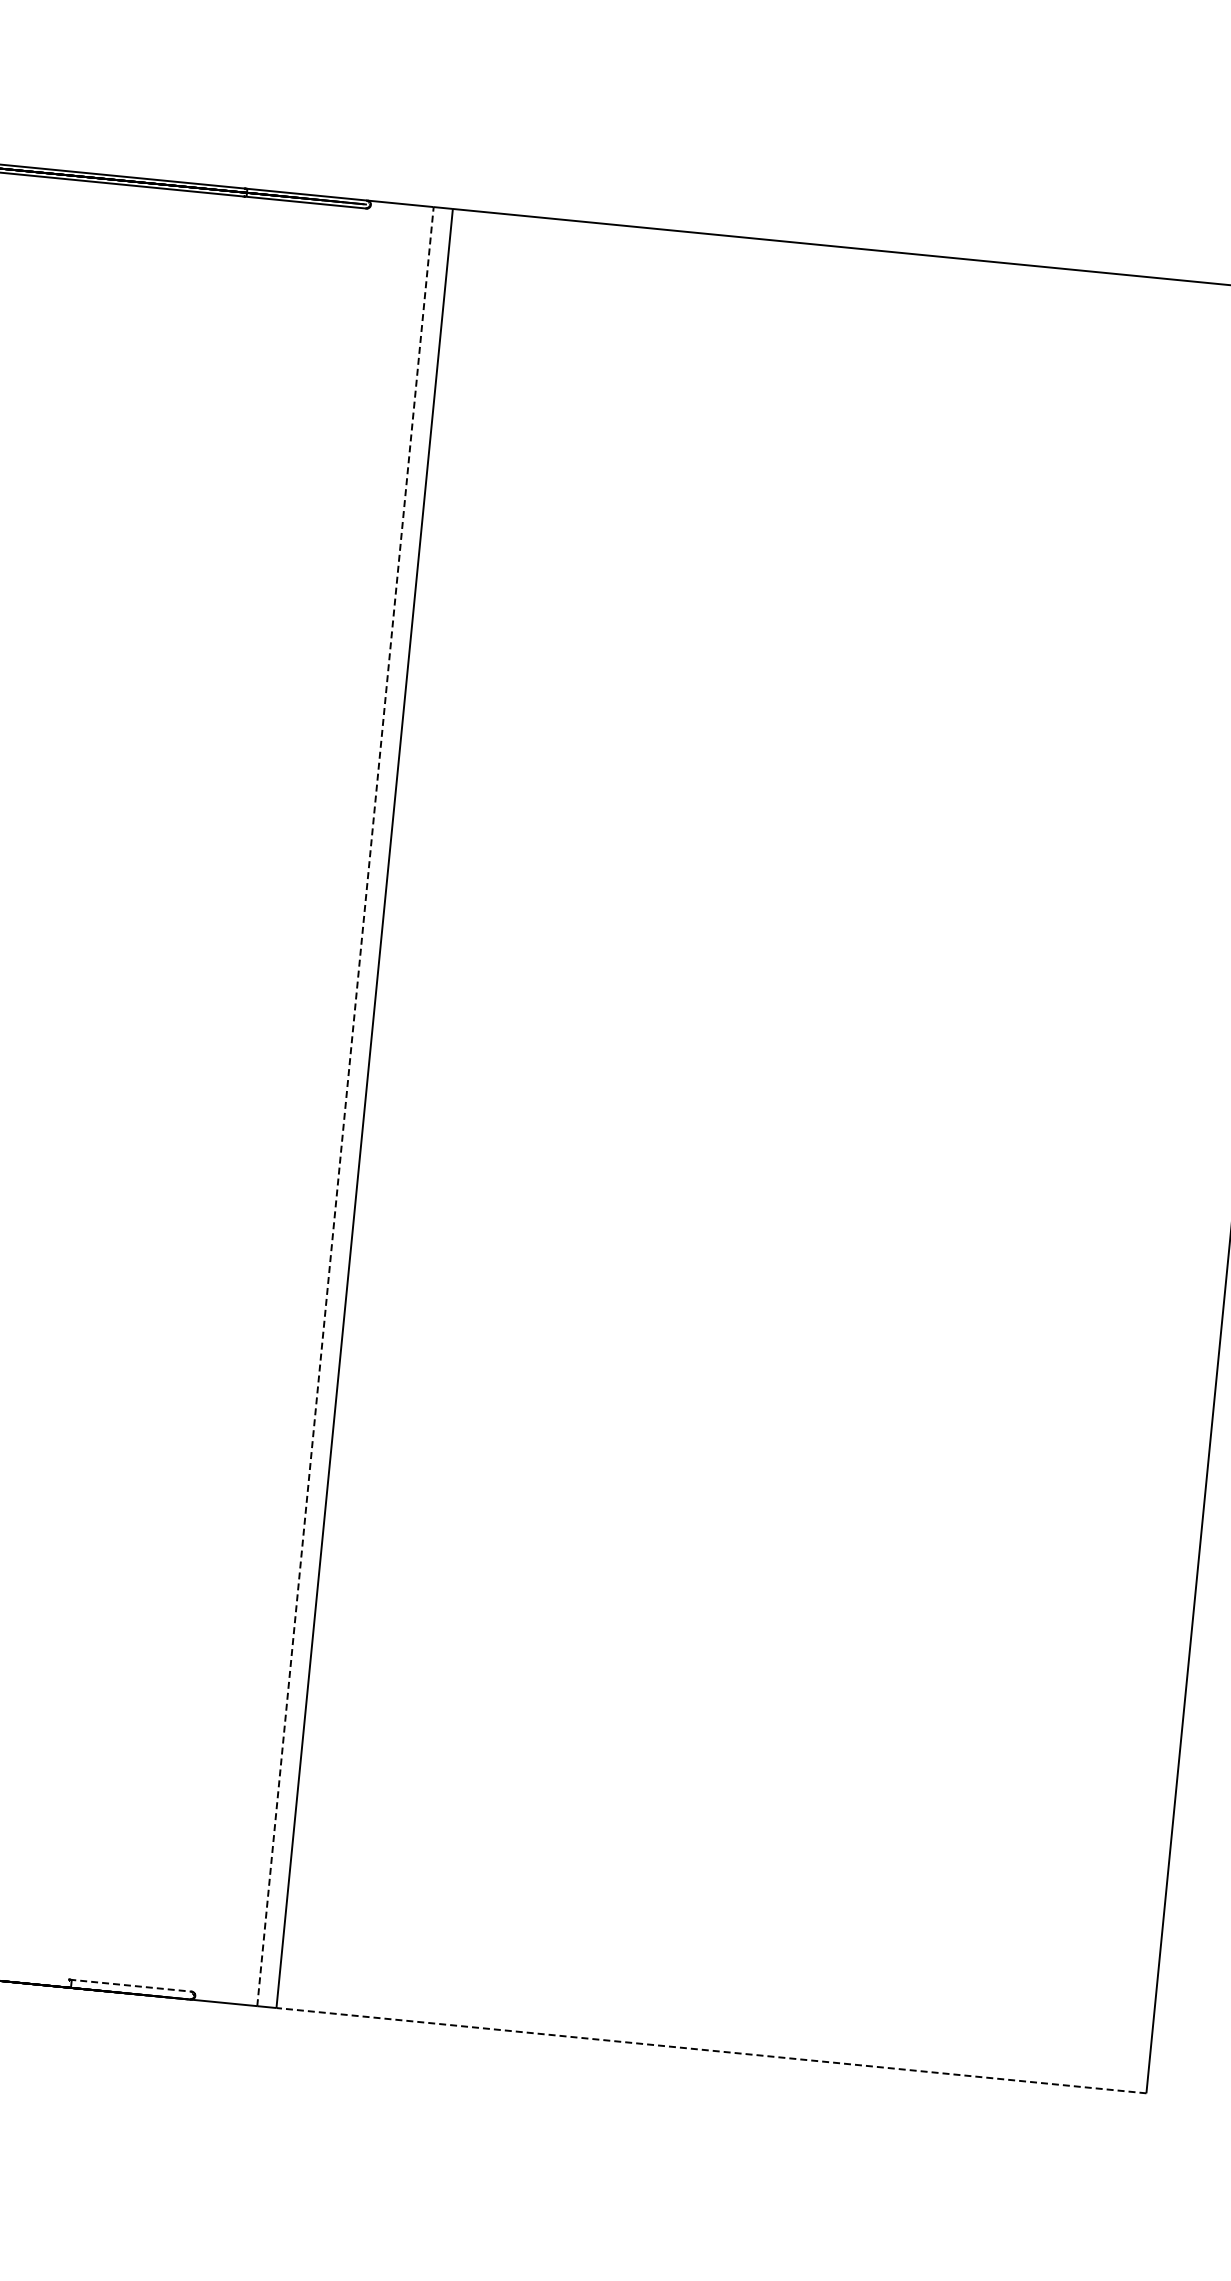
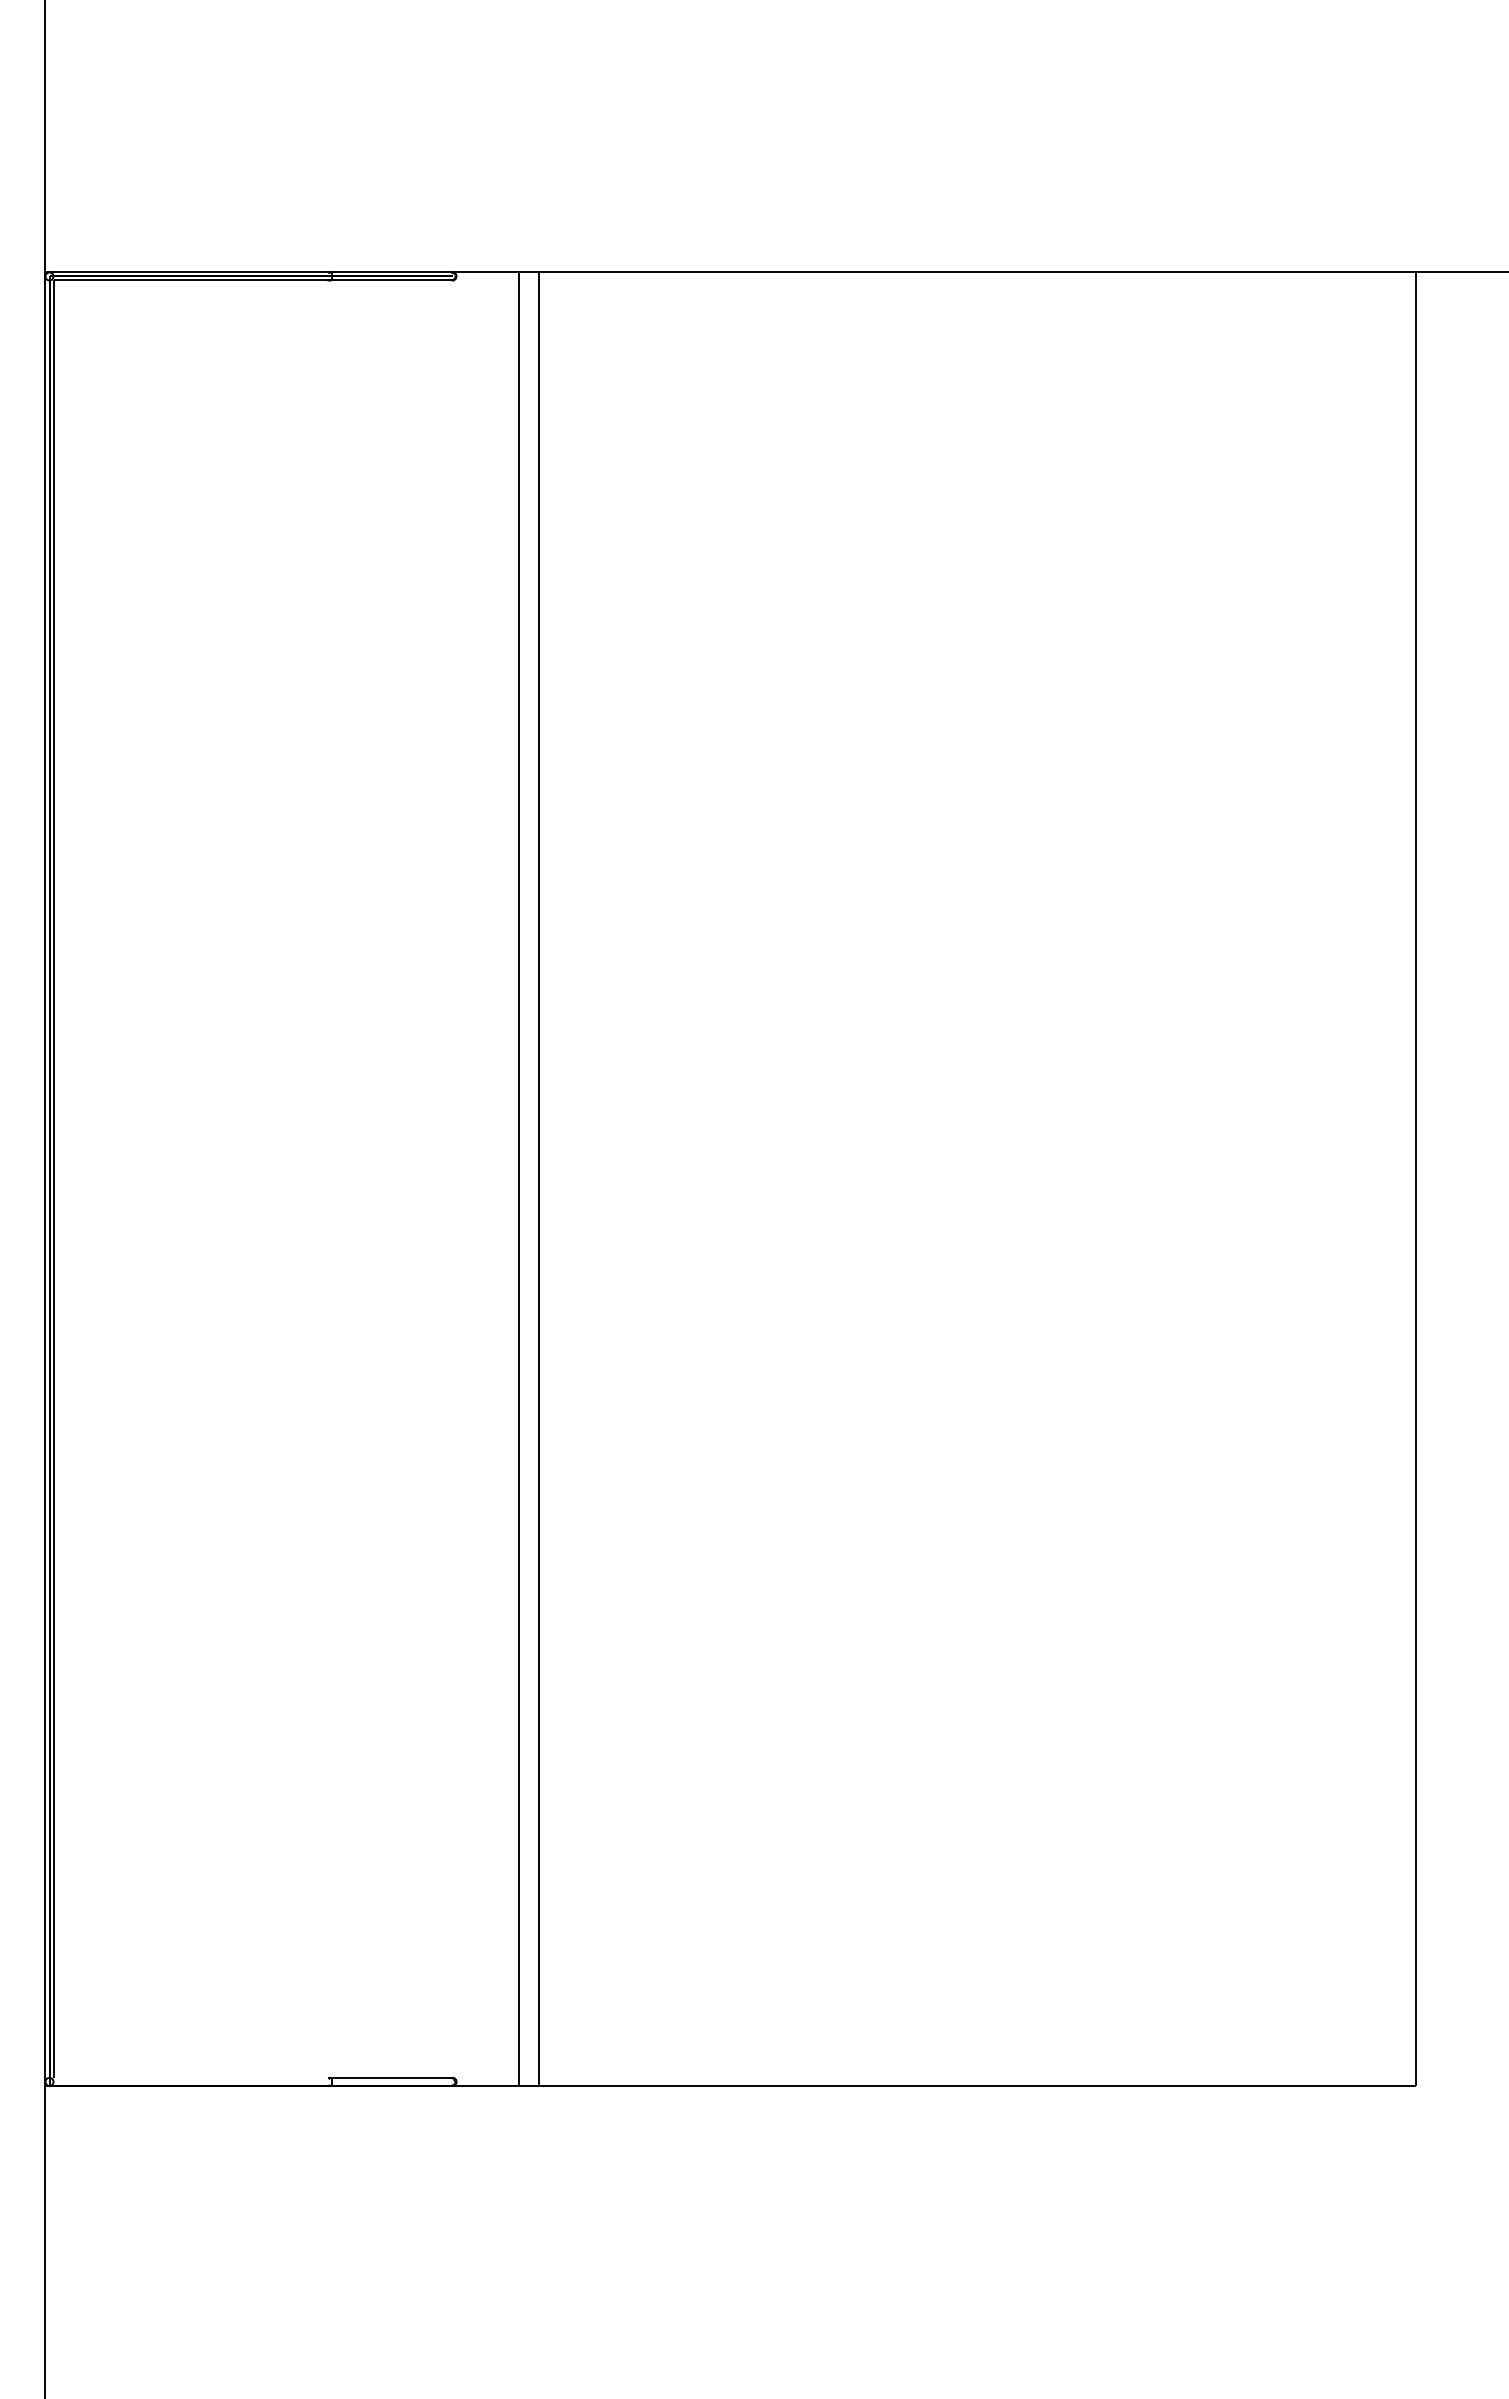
line: (345, 1106) -> (519, 1179), dashed -> solid
line: (130, 1985) -> (390, 2077), dashed -> solid
line: (710, 2050) -> (976, 2085), dashed -> solid

